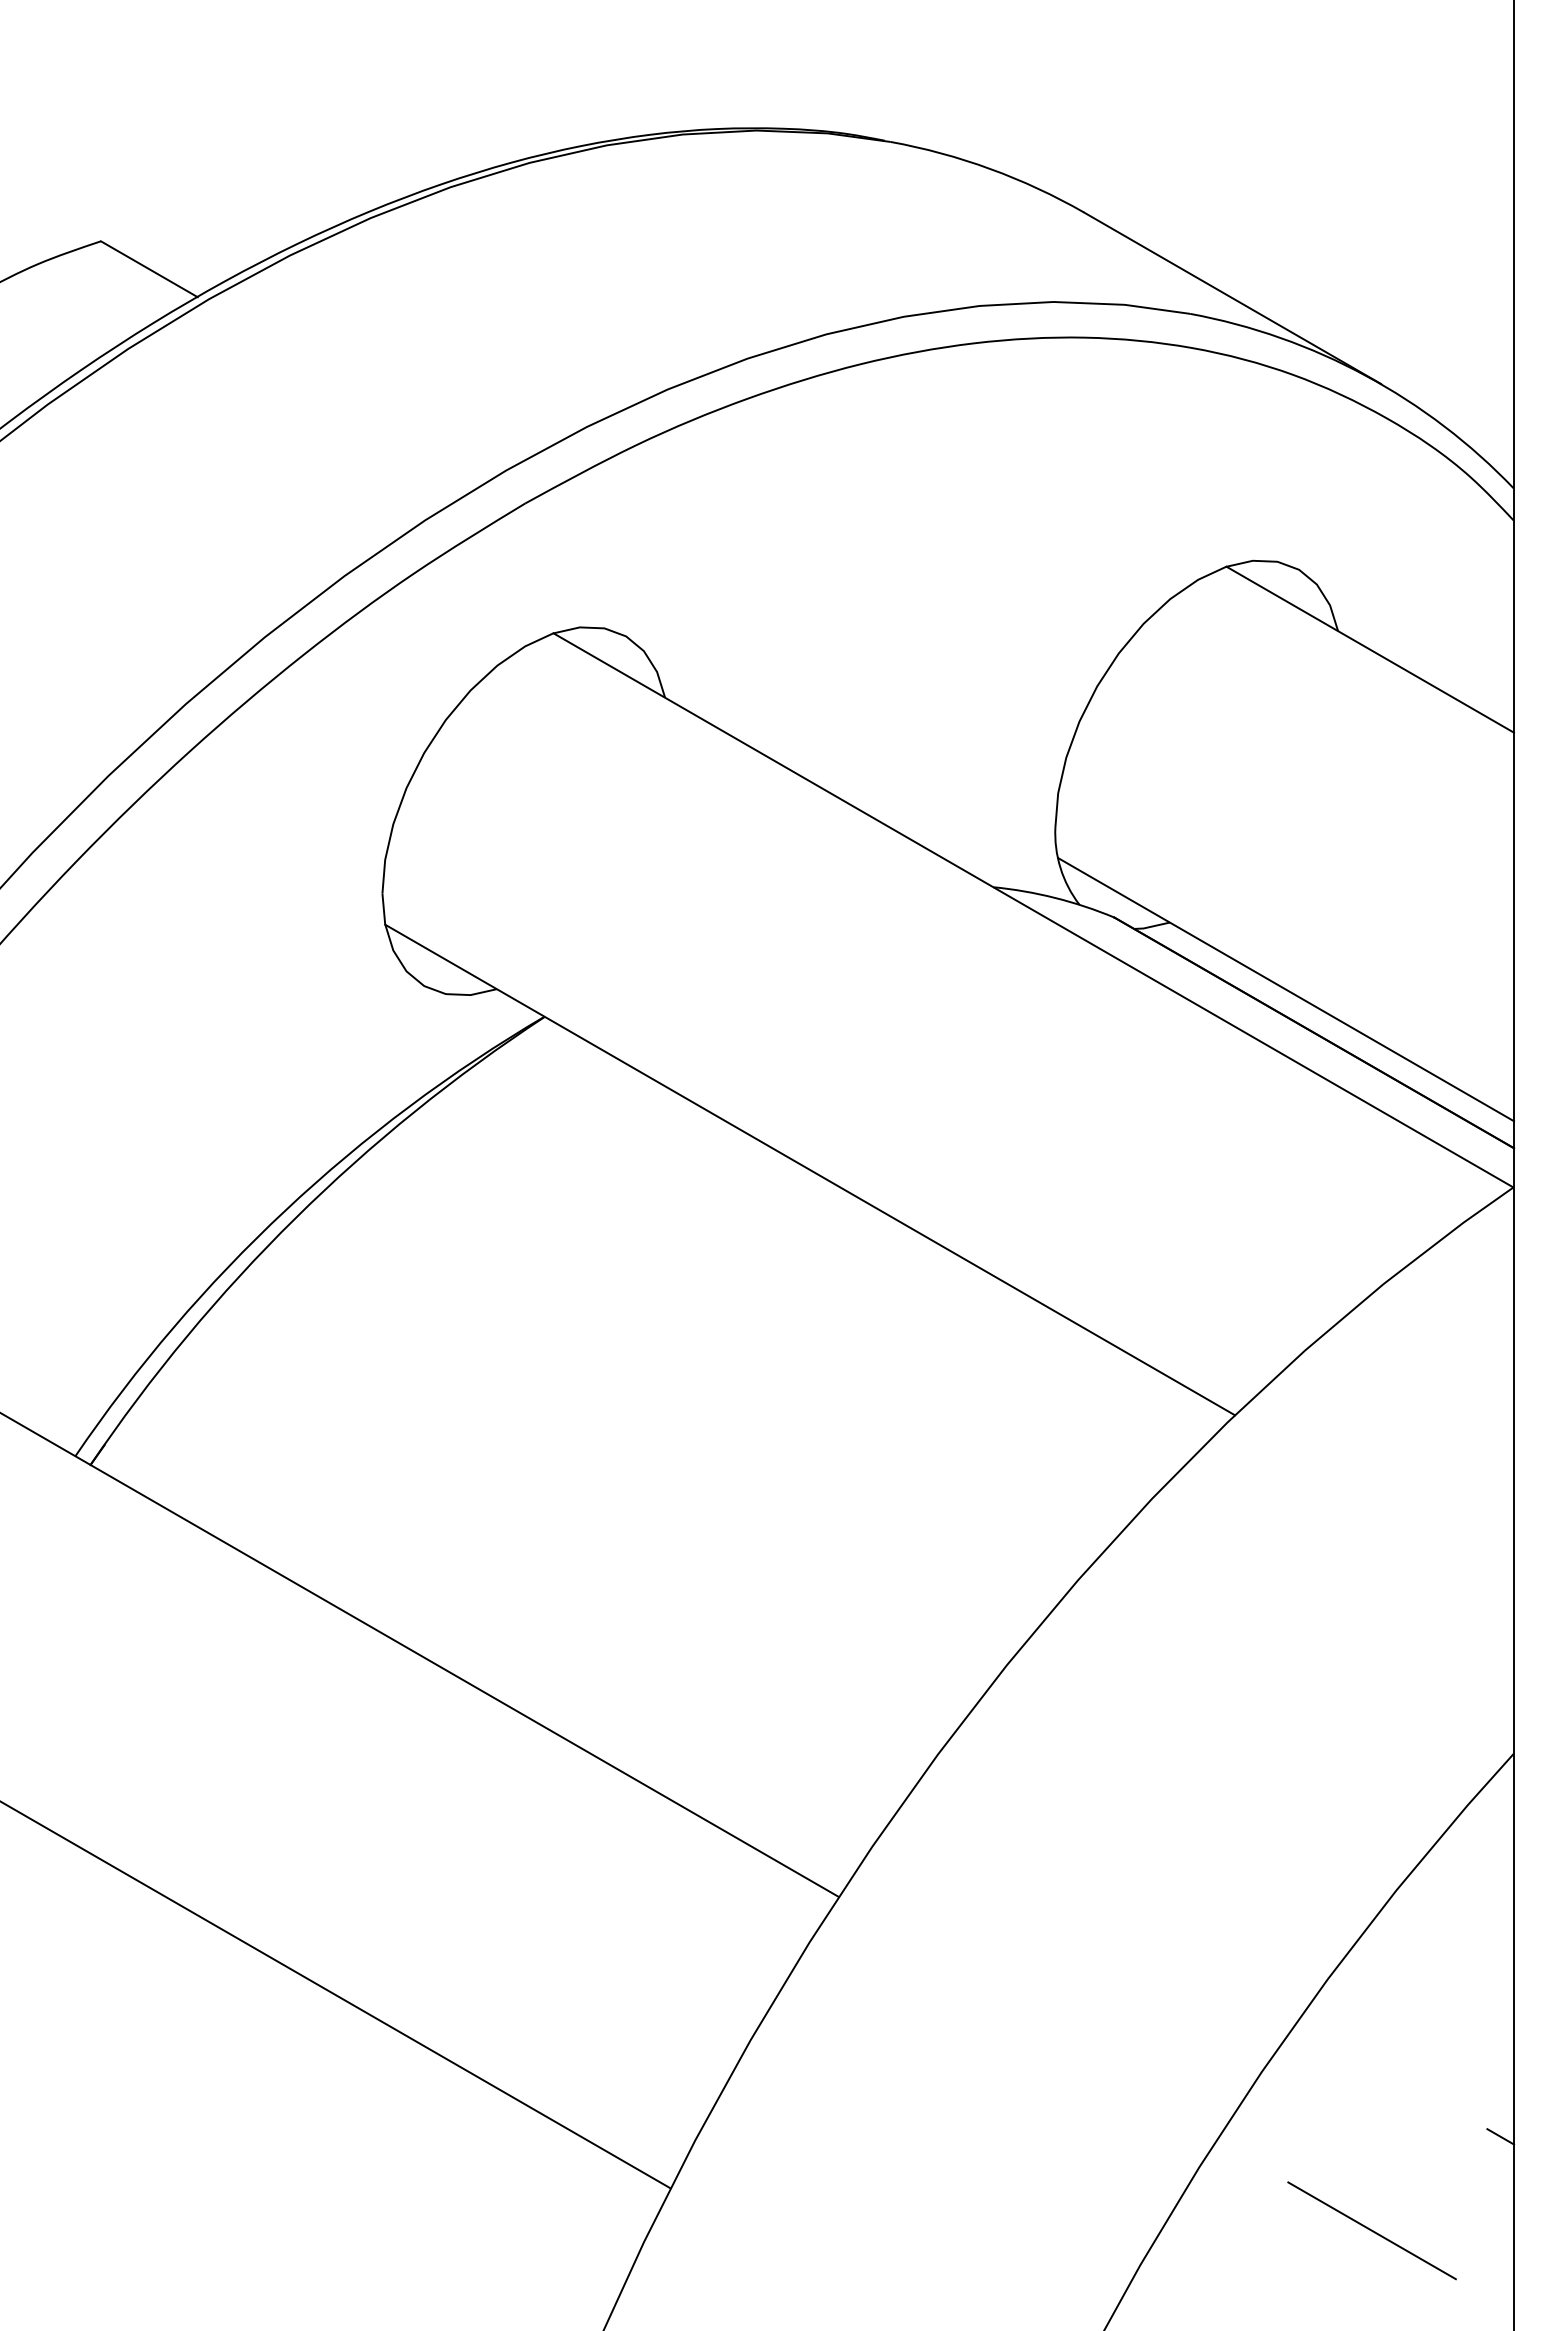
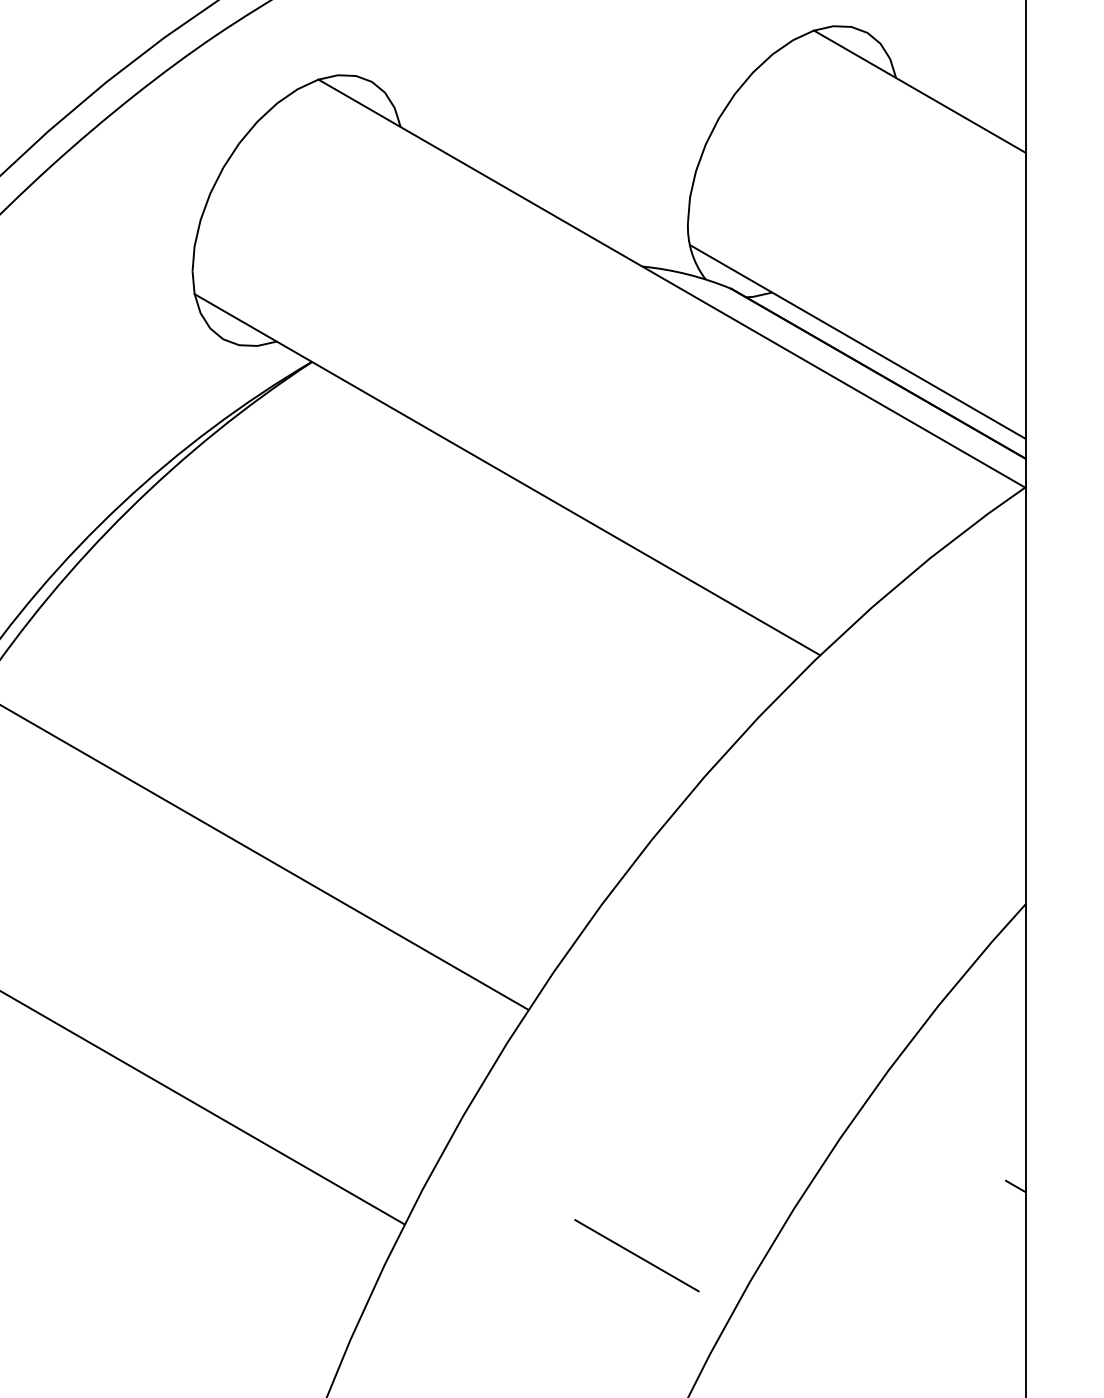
line: (1371, 2230) -> (636, 1255), moved

